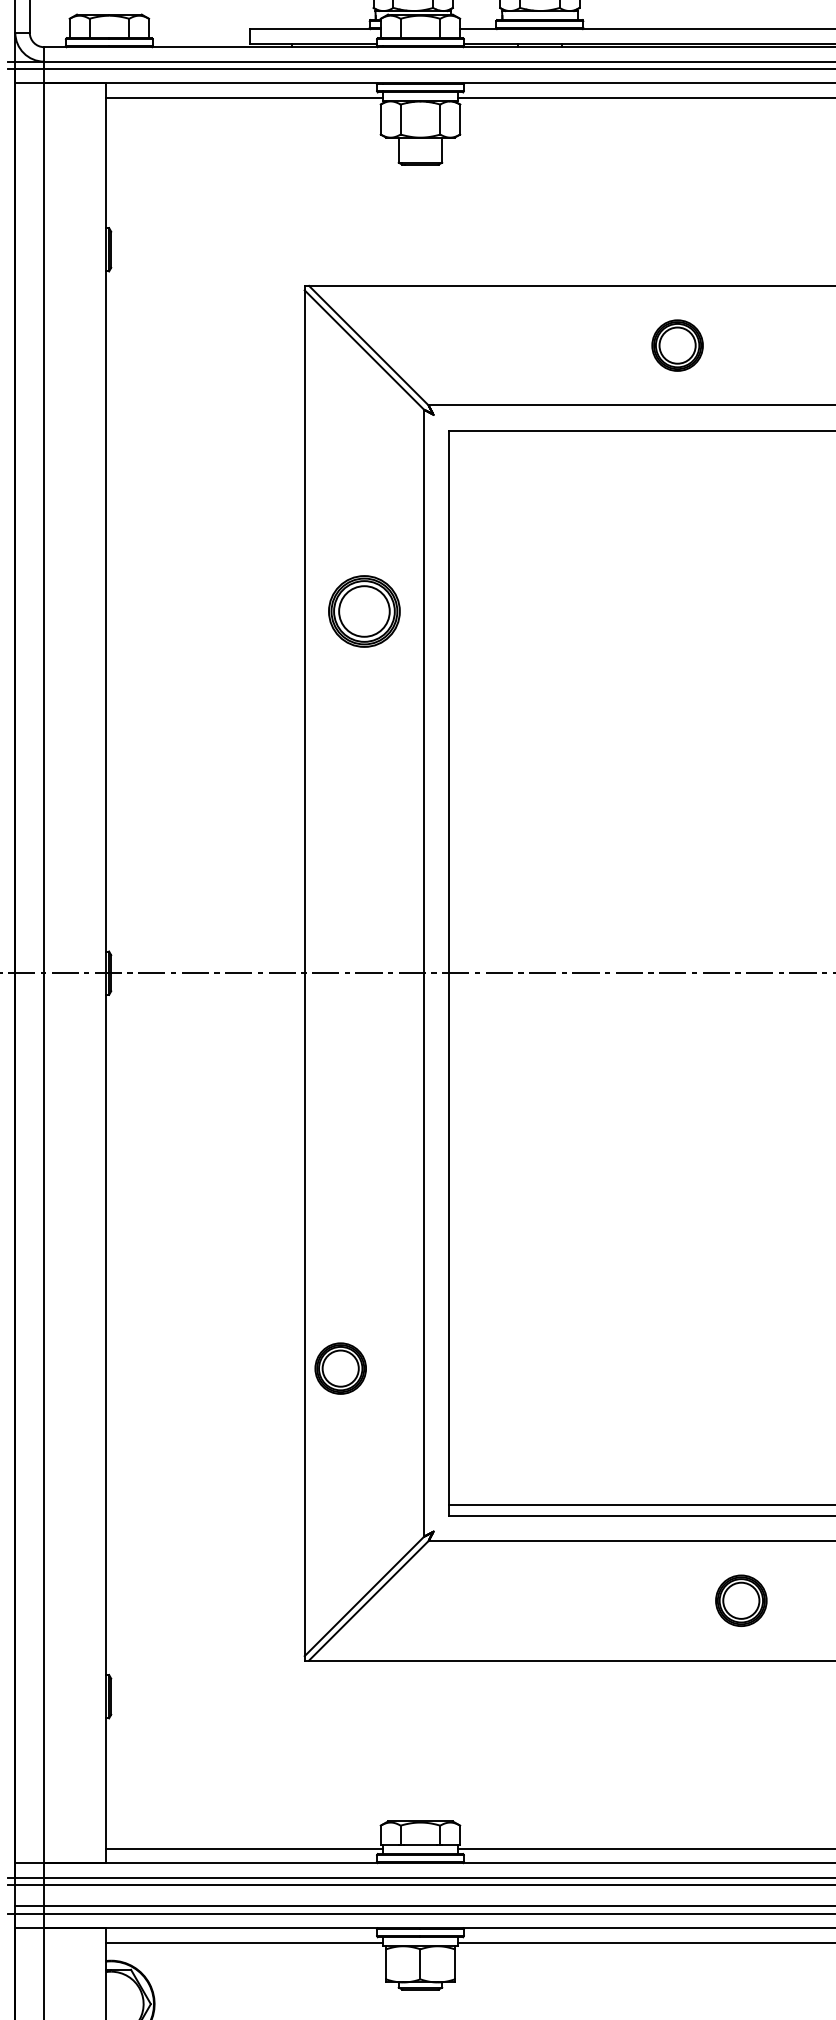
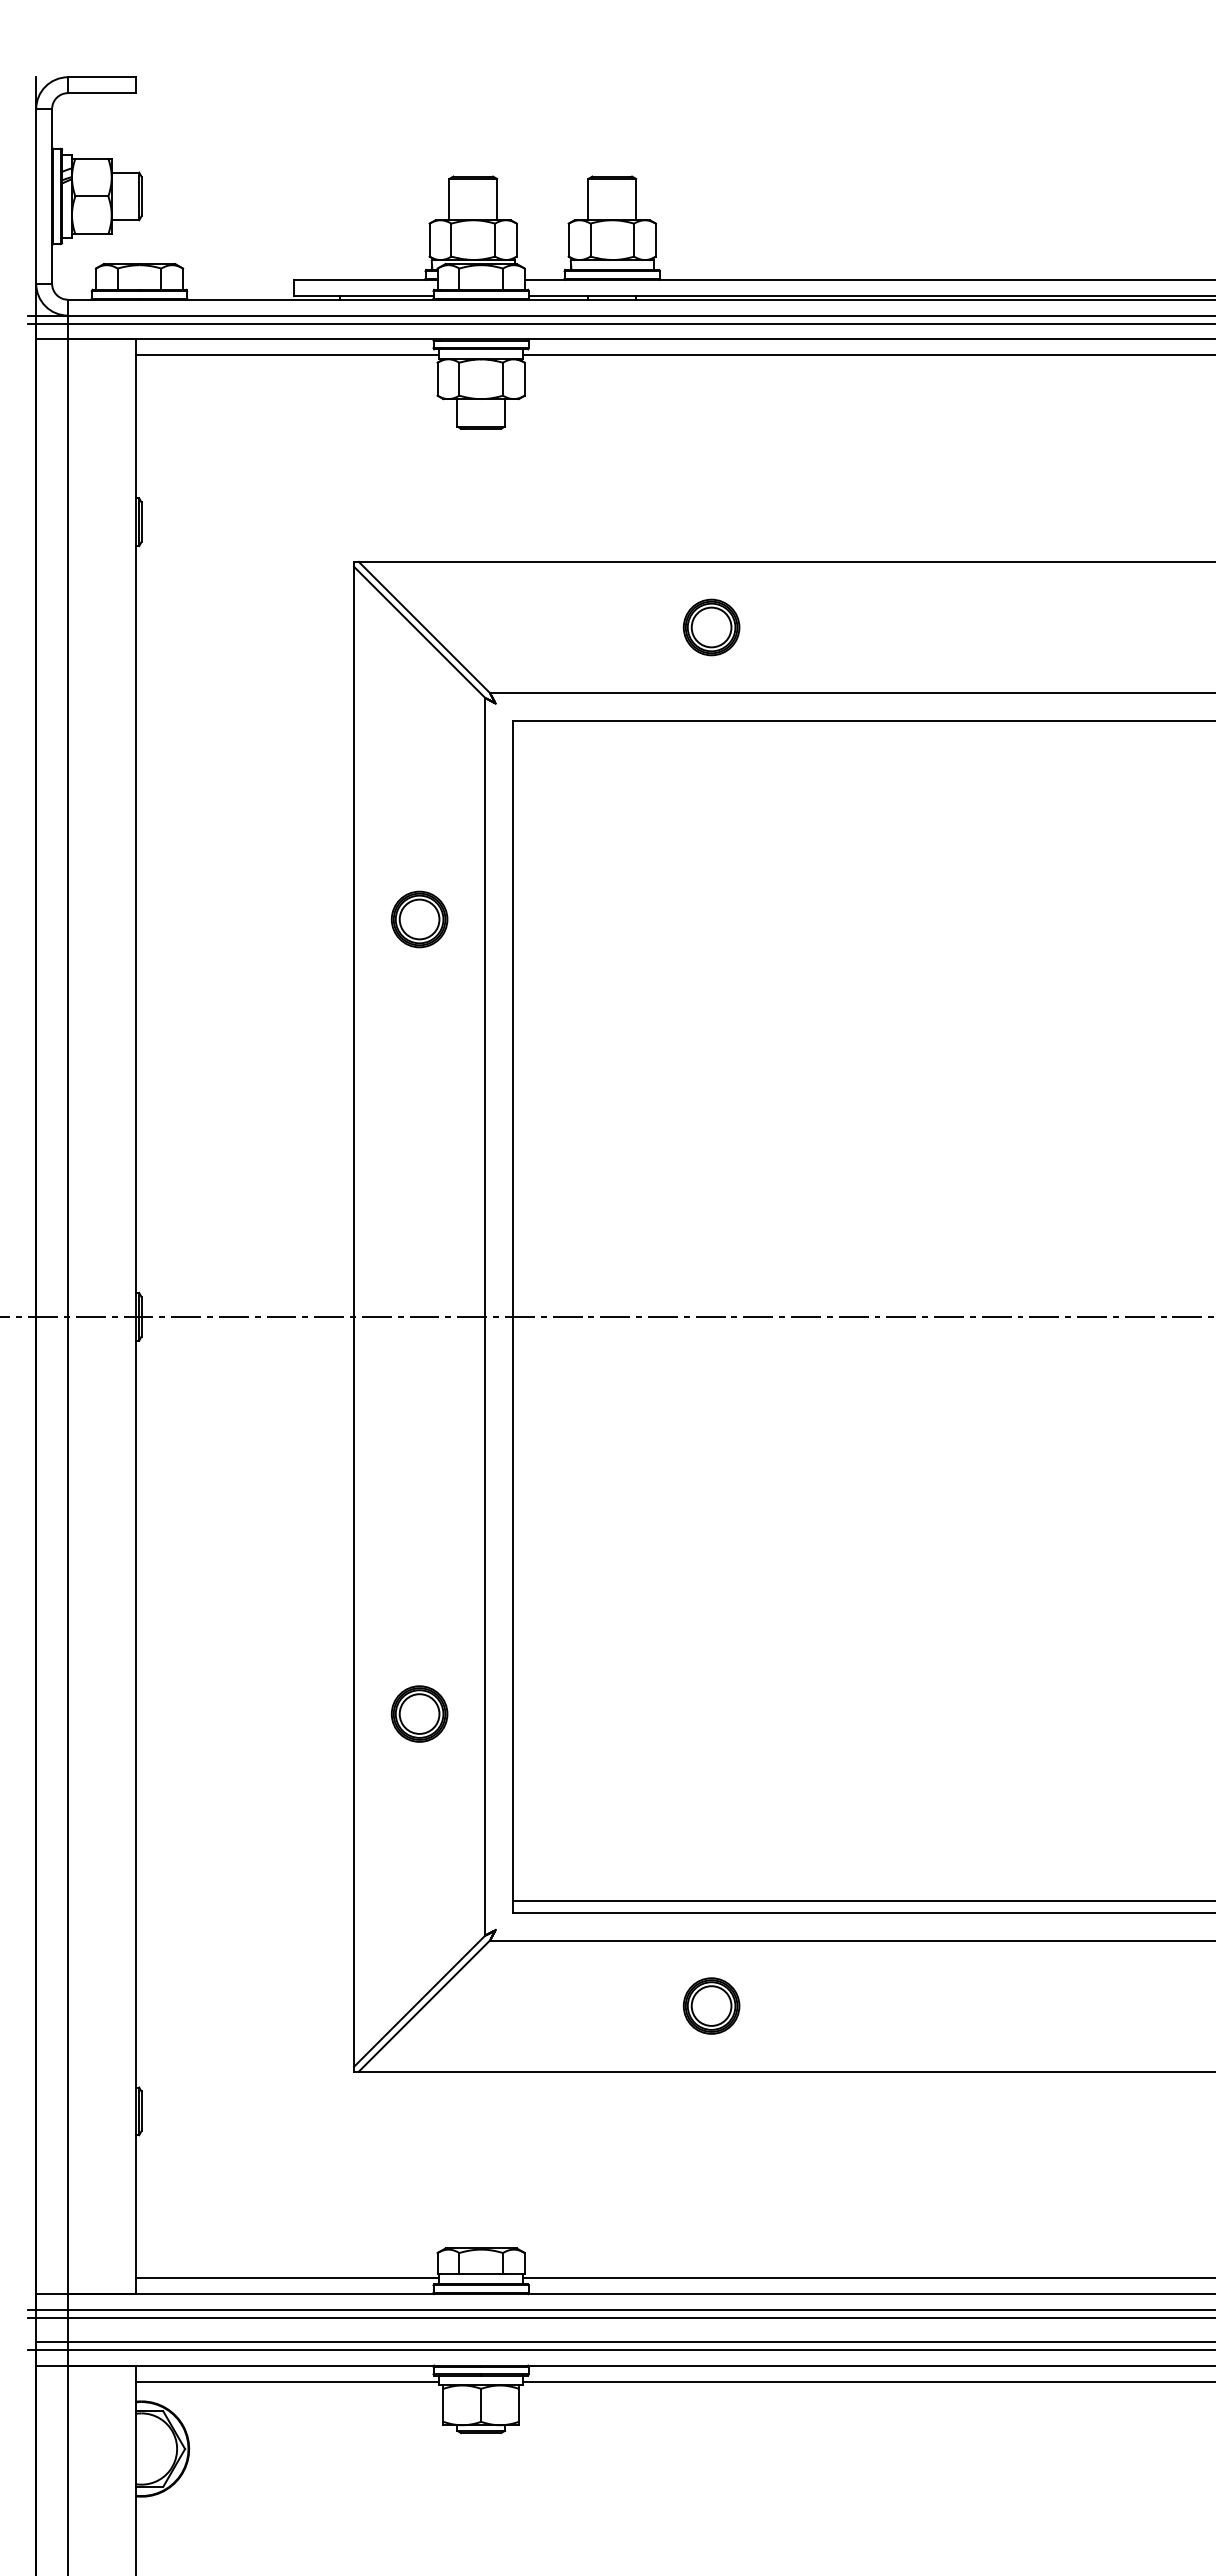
part: (677, 345) -> (711, 627), moved
part: (364, 611) -> (419, 919), size x0.71
part: (340, 1368) -> (419, 1713), moved
part: (741, 1600) -> (711, 2005), moved

